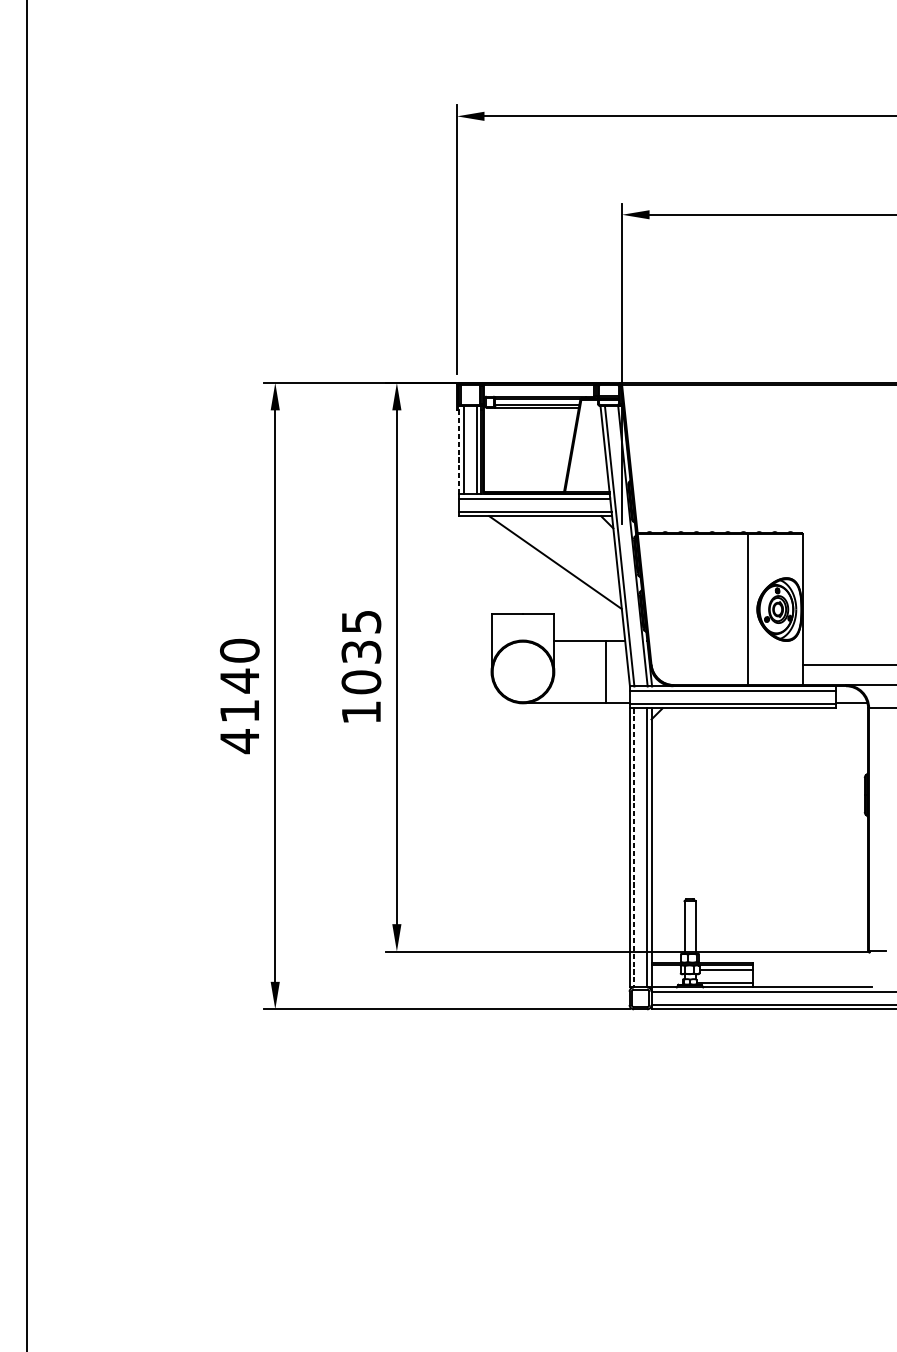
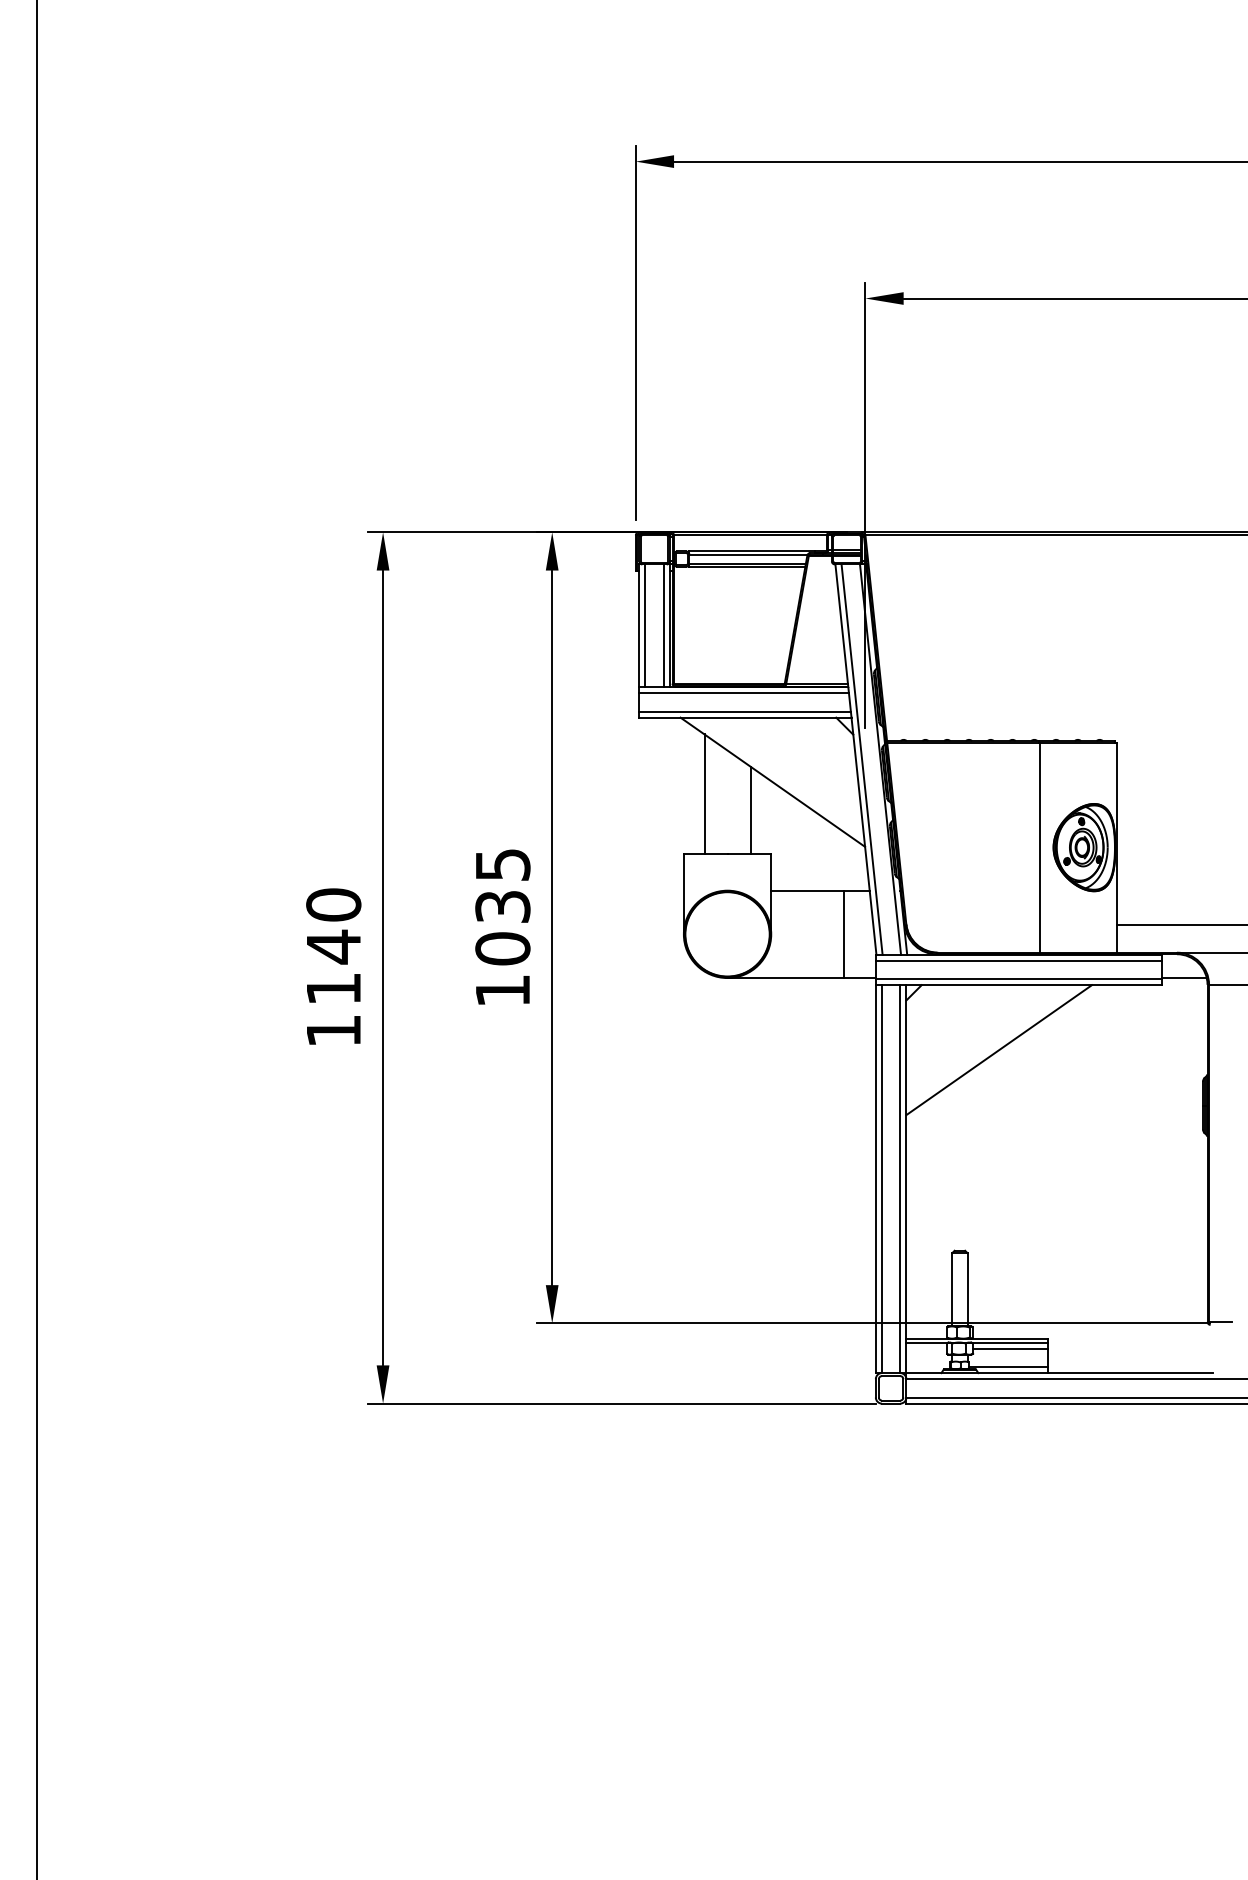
line: (459, 449) -> (639, 625), dashed -> solid
line: (506, 571) -> (704, 794), added
line: (539, 582) -> (750, 810), added
text: (239, 741) -> (333, 1030), 4140 -> 1140
line: (717, 755) -> (998, 1050), added
line: (633, 848) -> (881, 1179), dashed -> solid

